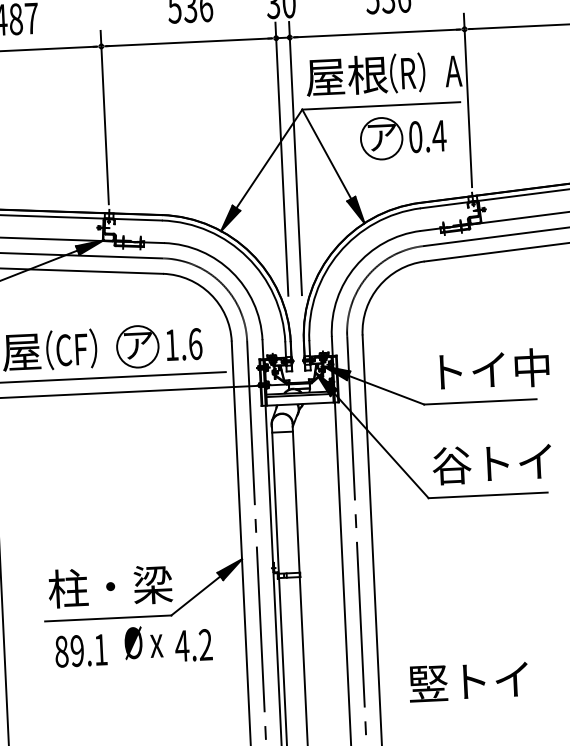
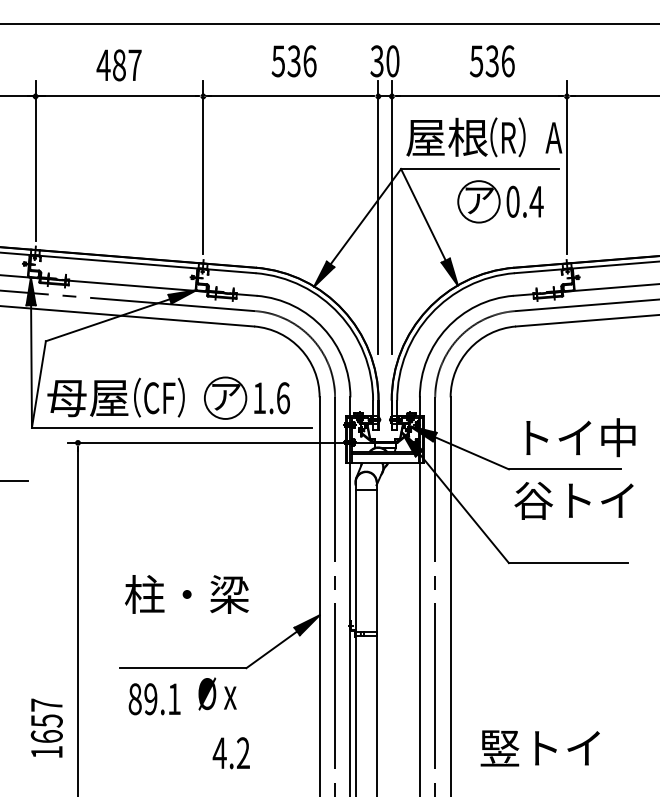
text: (491, 463) -> (573, 500), moved
text: (110, 586) -> (186, 594), moved
text: (192, 645) -> (230, 753), moved

